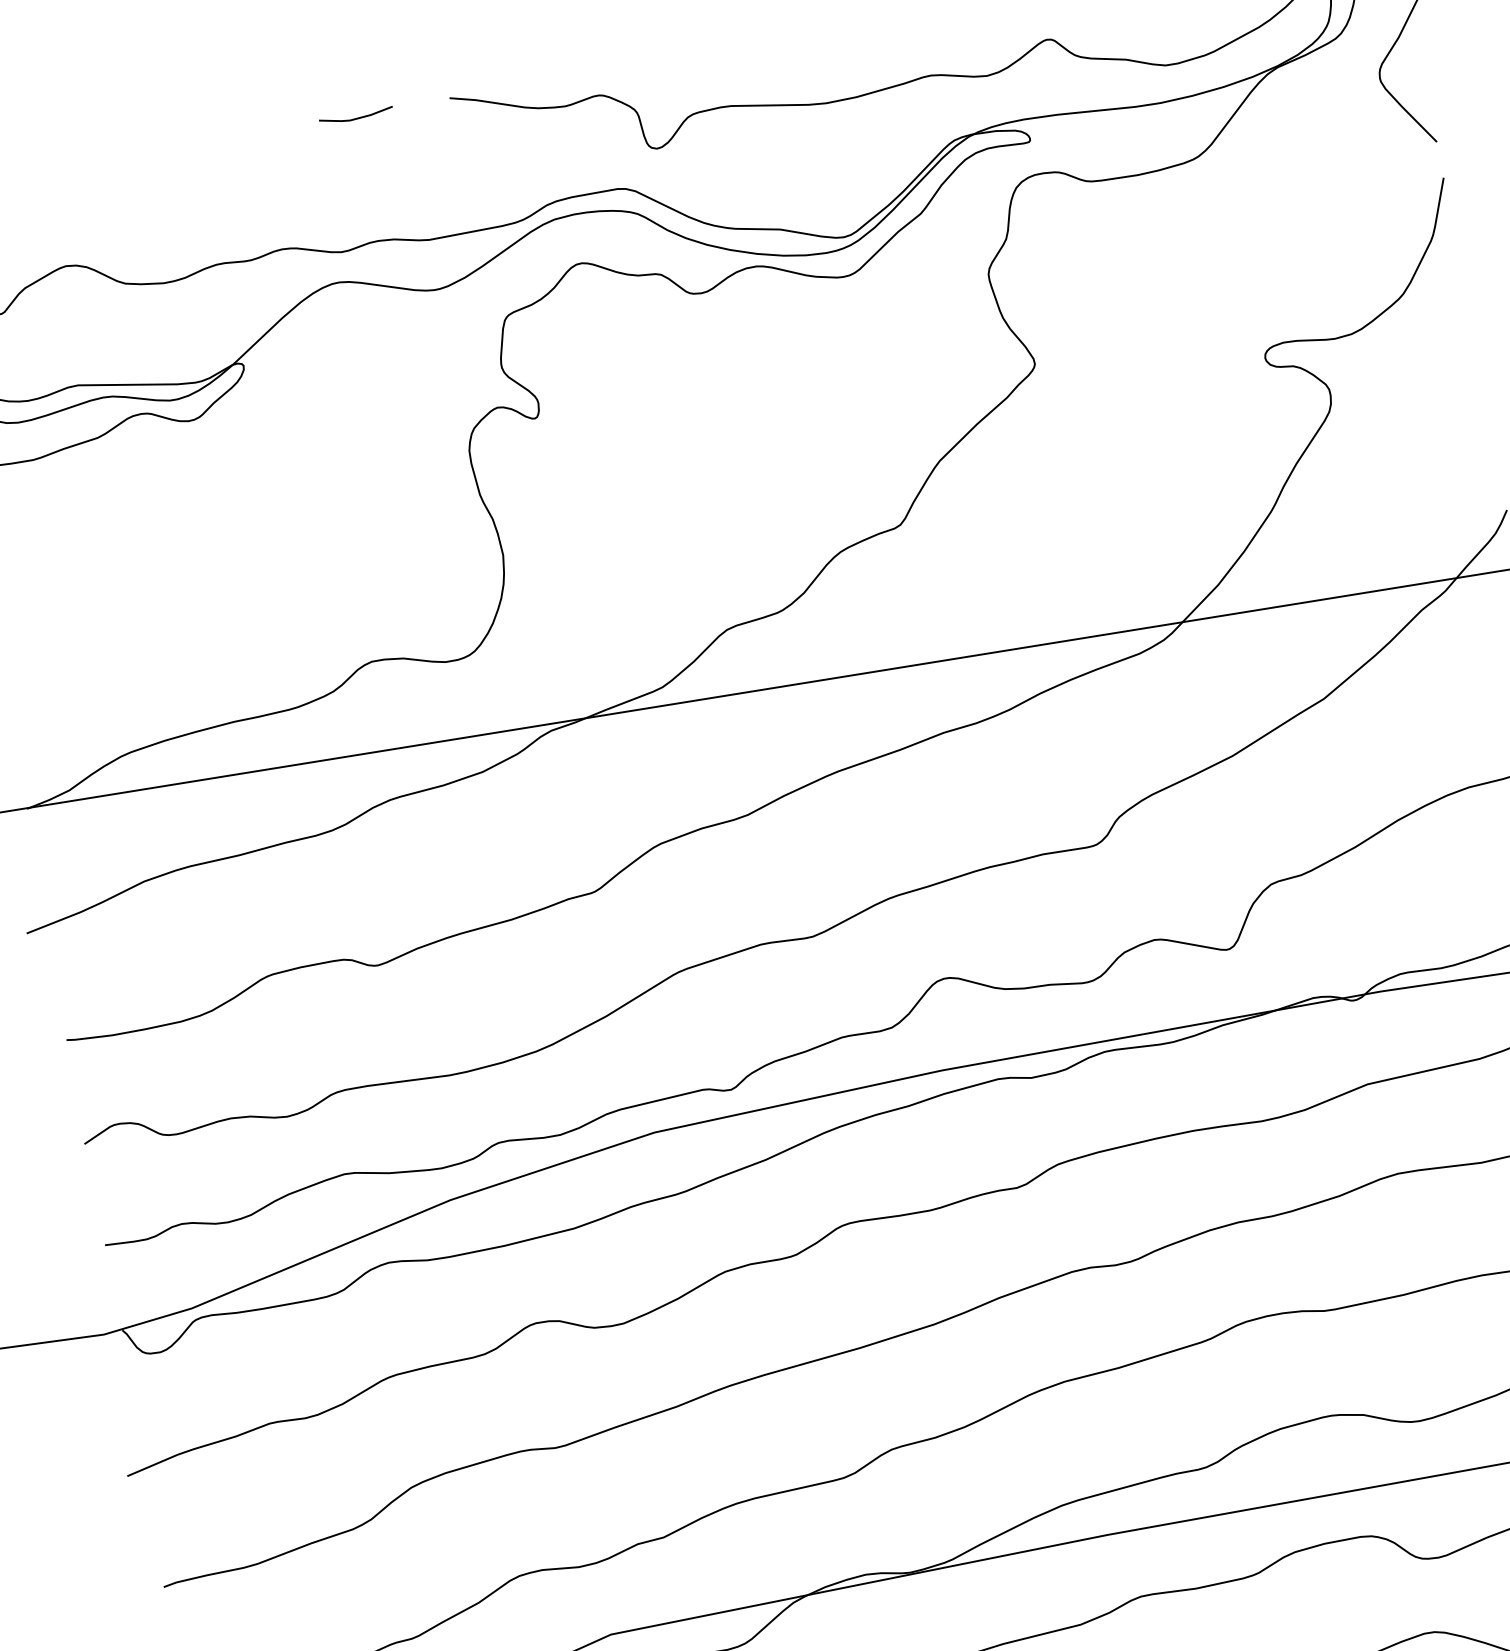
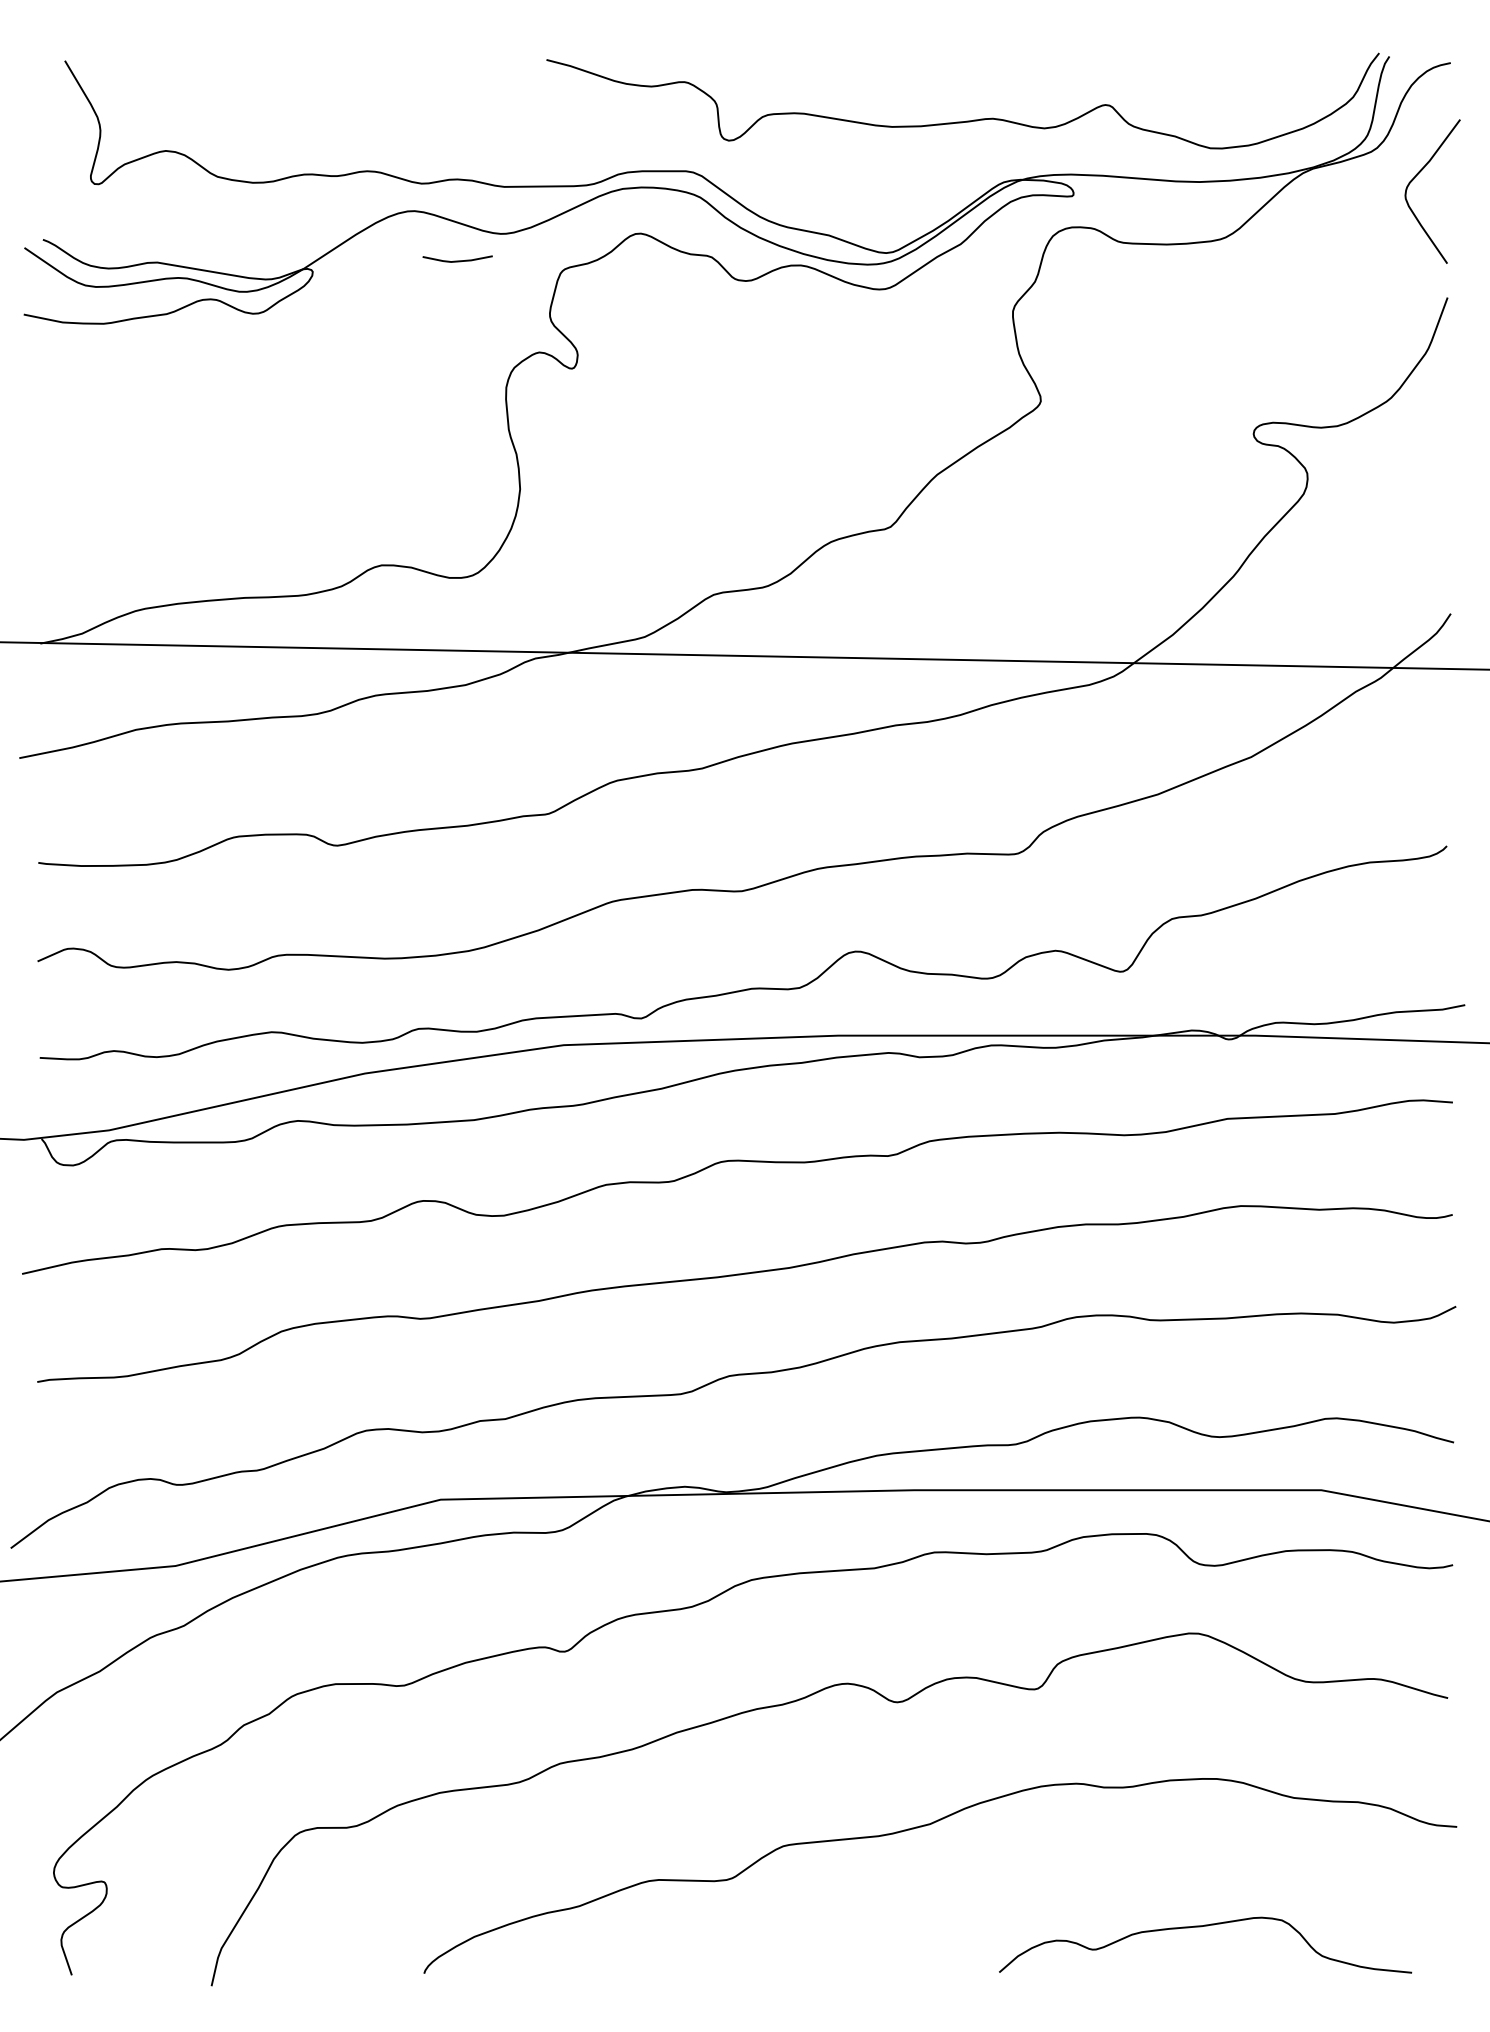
line: (356, 117) -> (457, 260), moved

